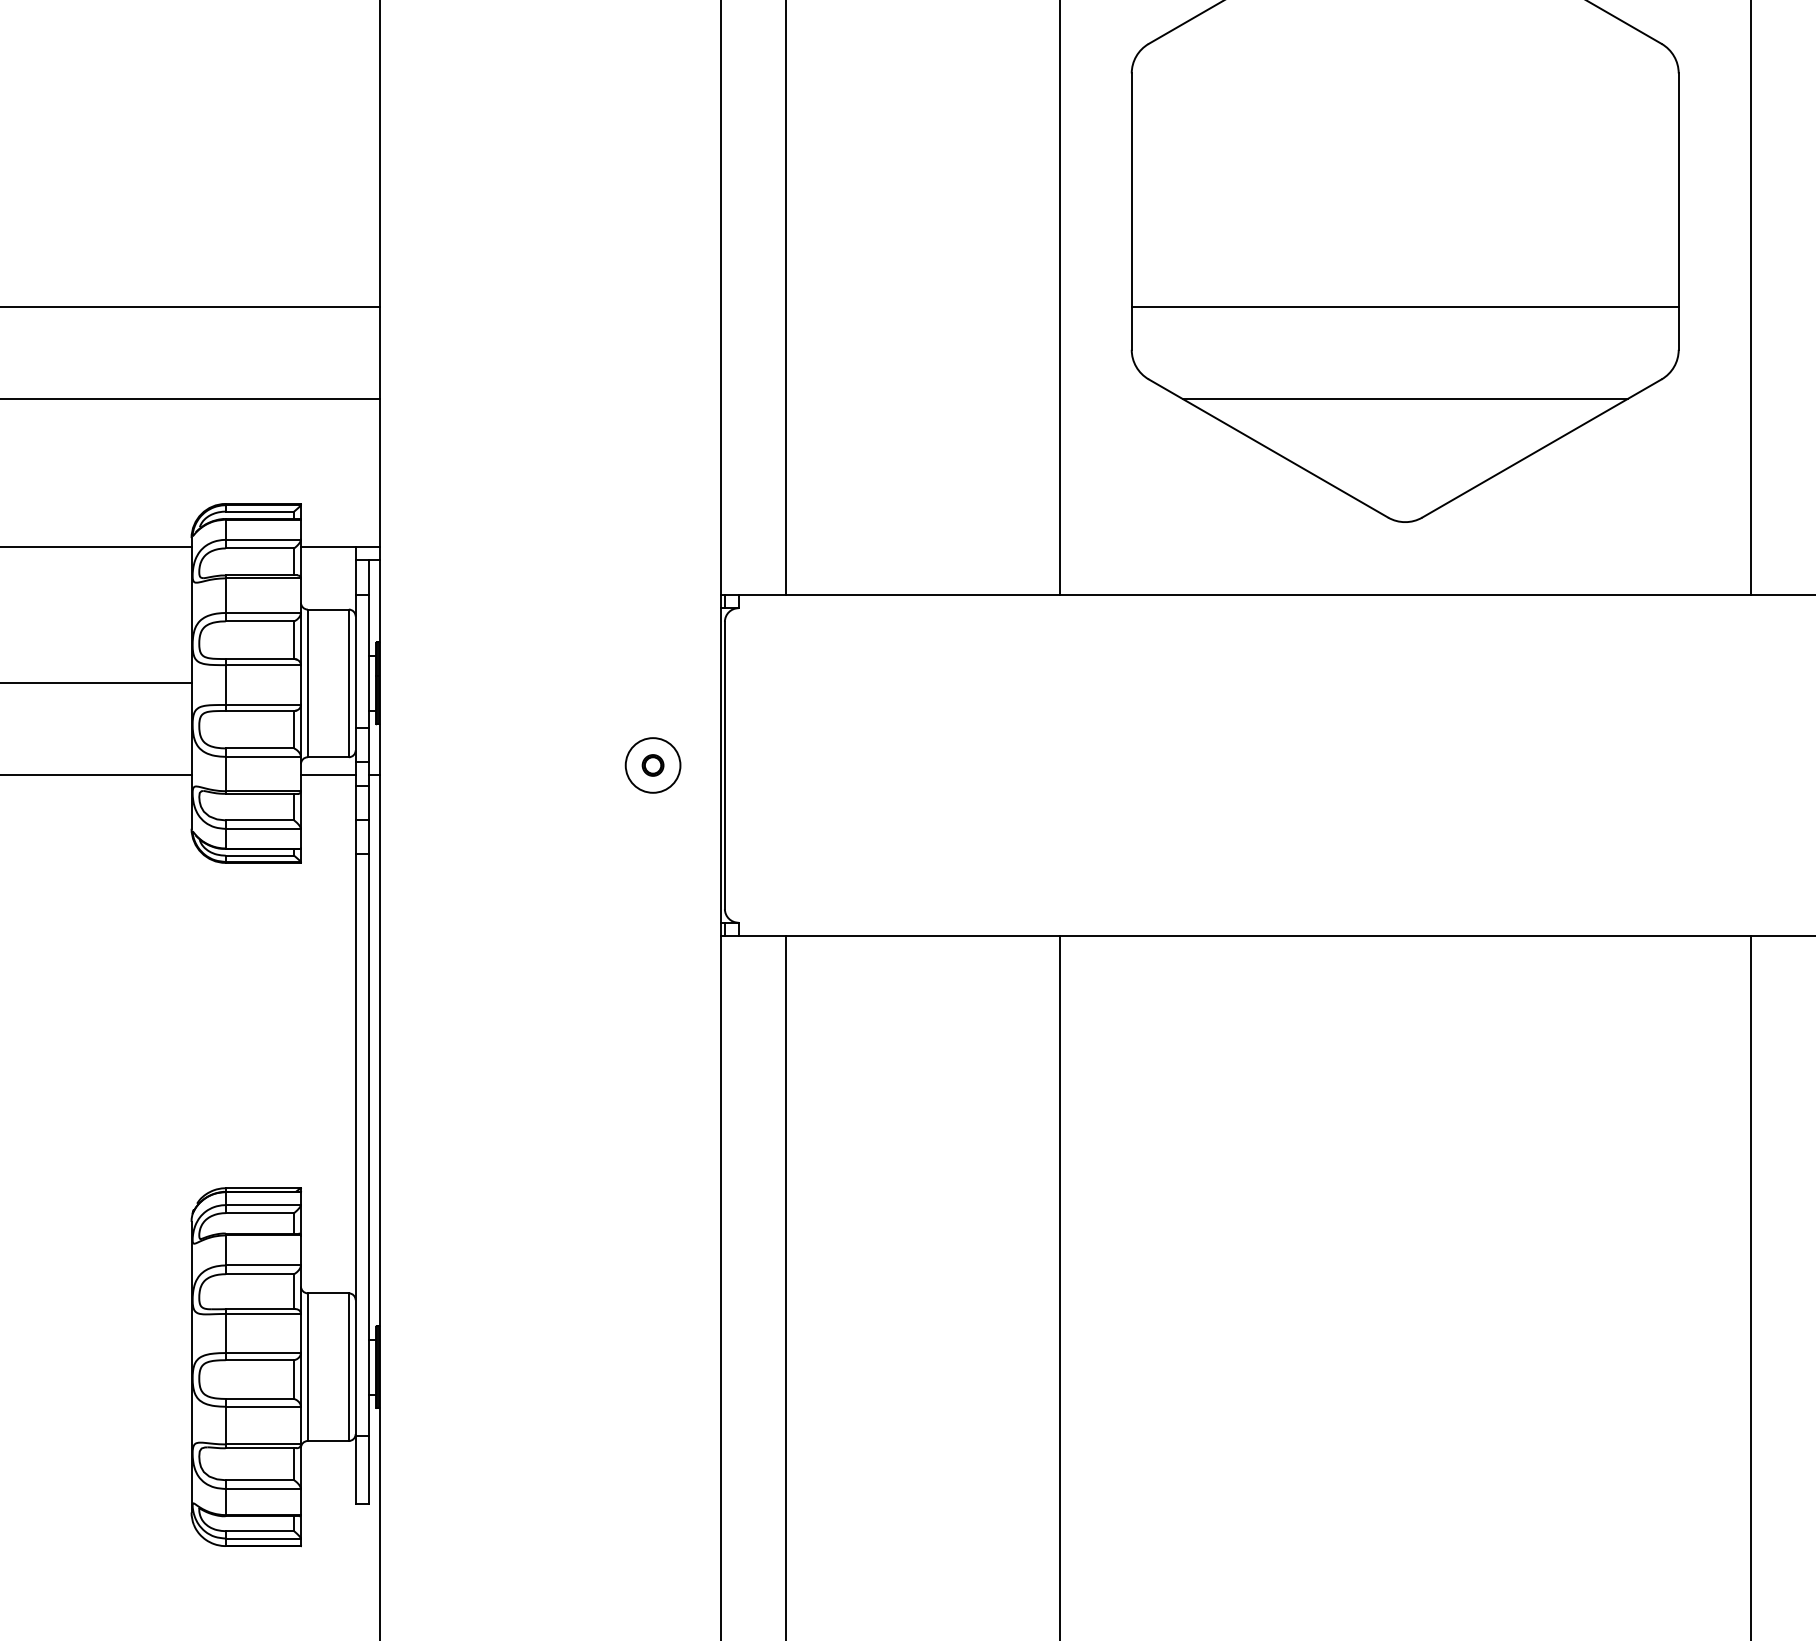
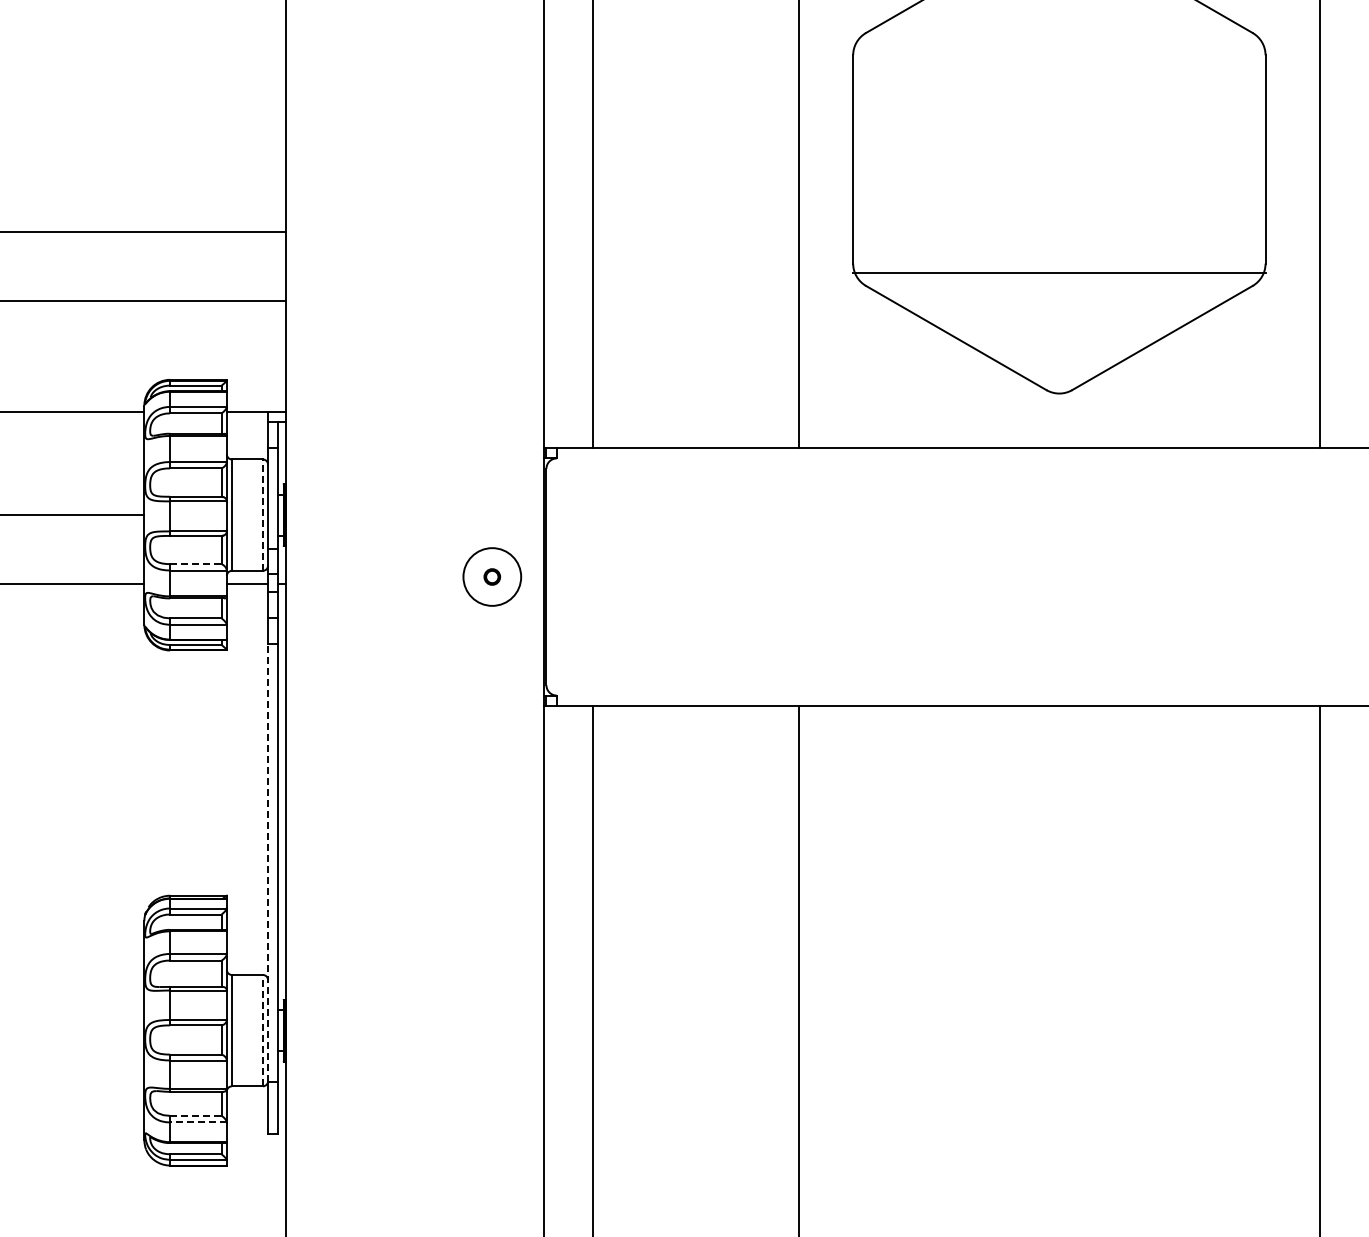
line: (1405, 307) -> (1059, 272), moved
line: (1405, 398) -> (1059, 300), removed
line: (348, 683) -> (262, 515), solid -> dashed
line: (259, 748) -> (195, 564), solid -> dashed
circle: (652, 764) -> (491, 576), size x1.4
line: (356, 1144) -> (268, 862), solid -> dashed
line: (348, 1366) -> (262, 1030), solid -> dashed
line: (259, 1479) -> (195, 1115), solid -> dashed
line: (263, 1489) -> (198, 1122), solid -> dashed

